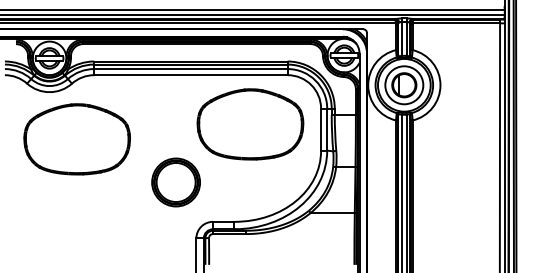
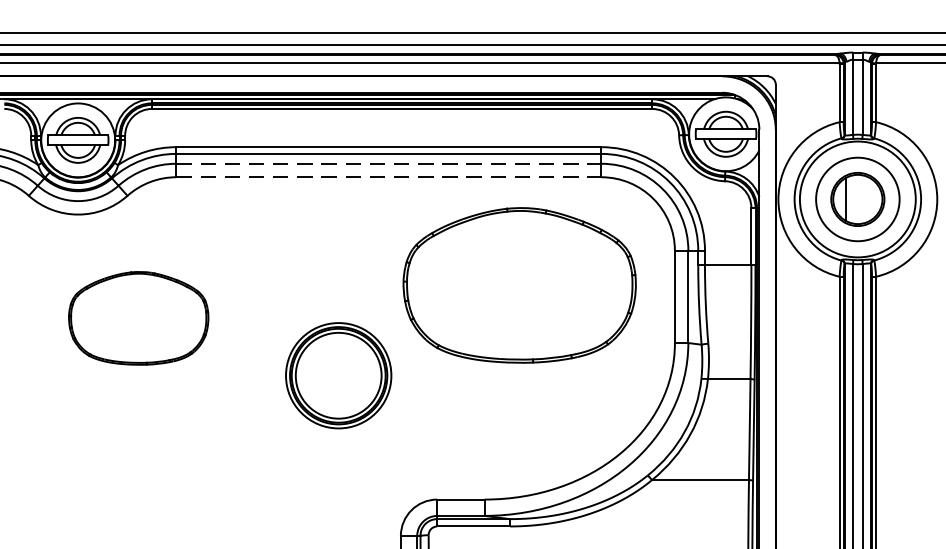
line: (190, 69) -> (387, 164), solid -> dashed
line: (190, 75) -> (387, 177), solid -> dashed
part: (76, 139) -> (137, 318), size x0.6
part: (175, 182) -> (337, 375), moved

